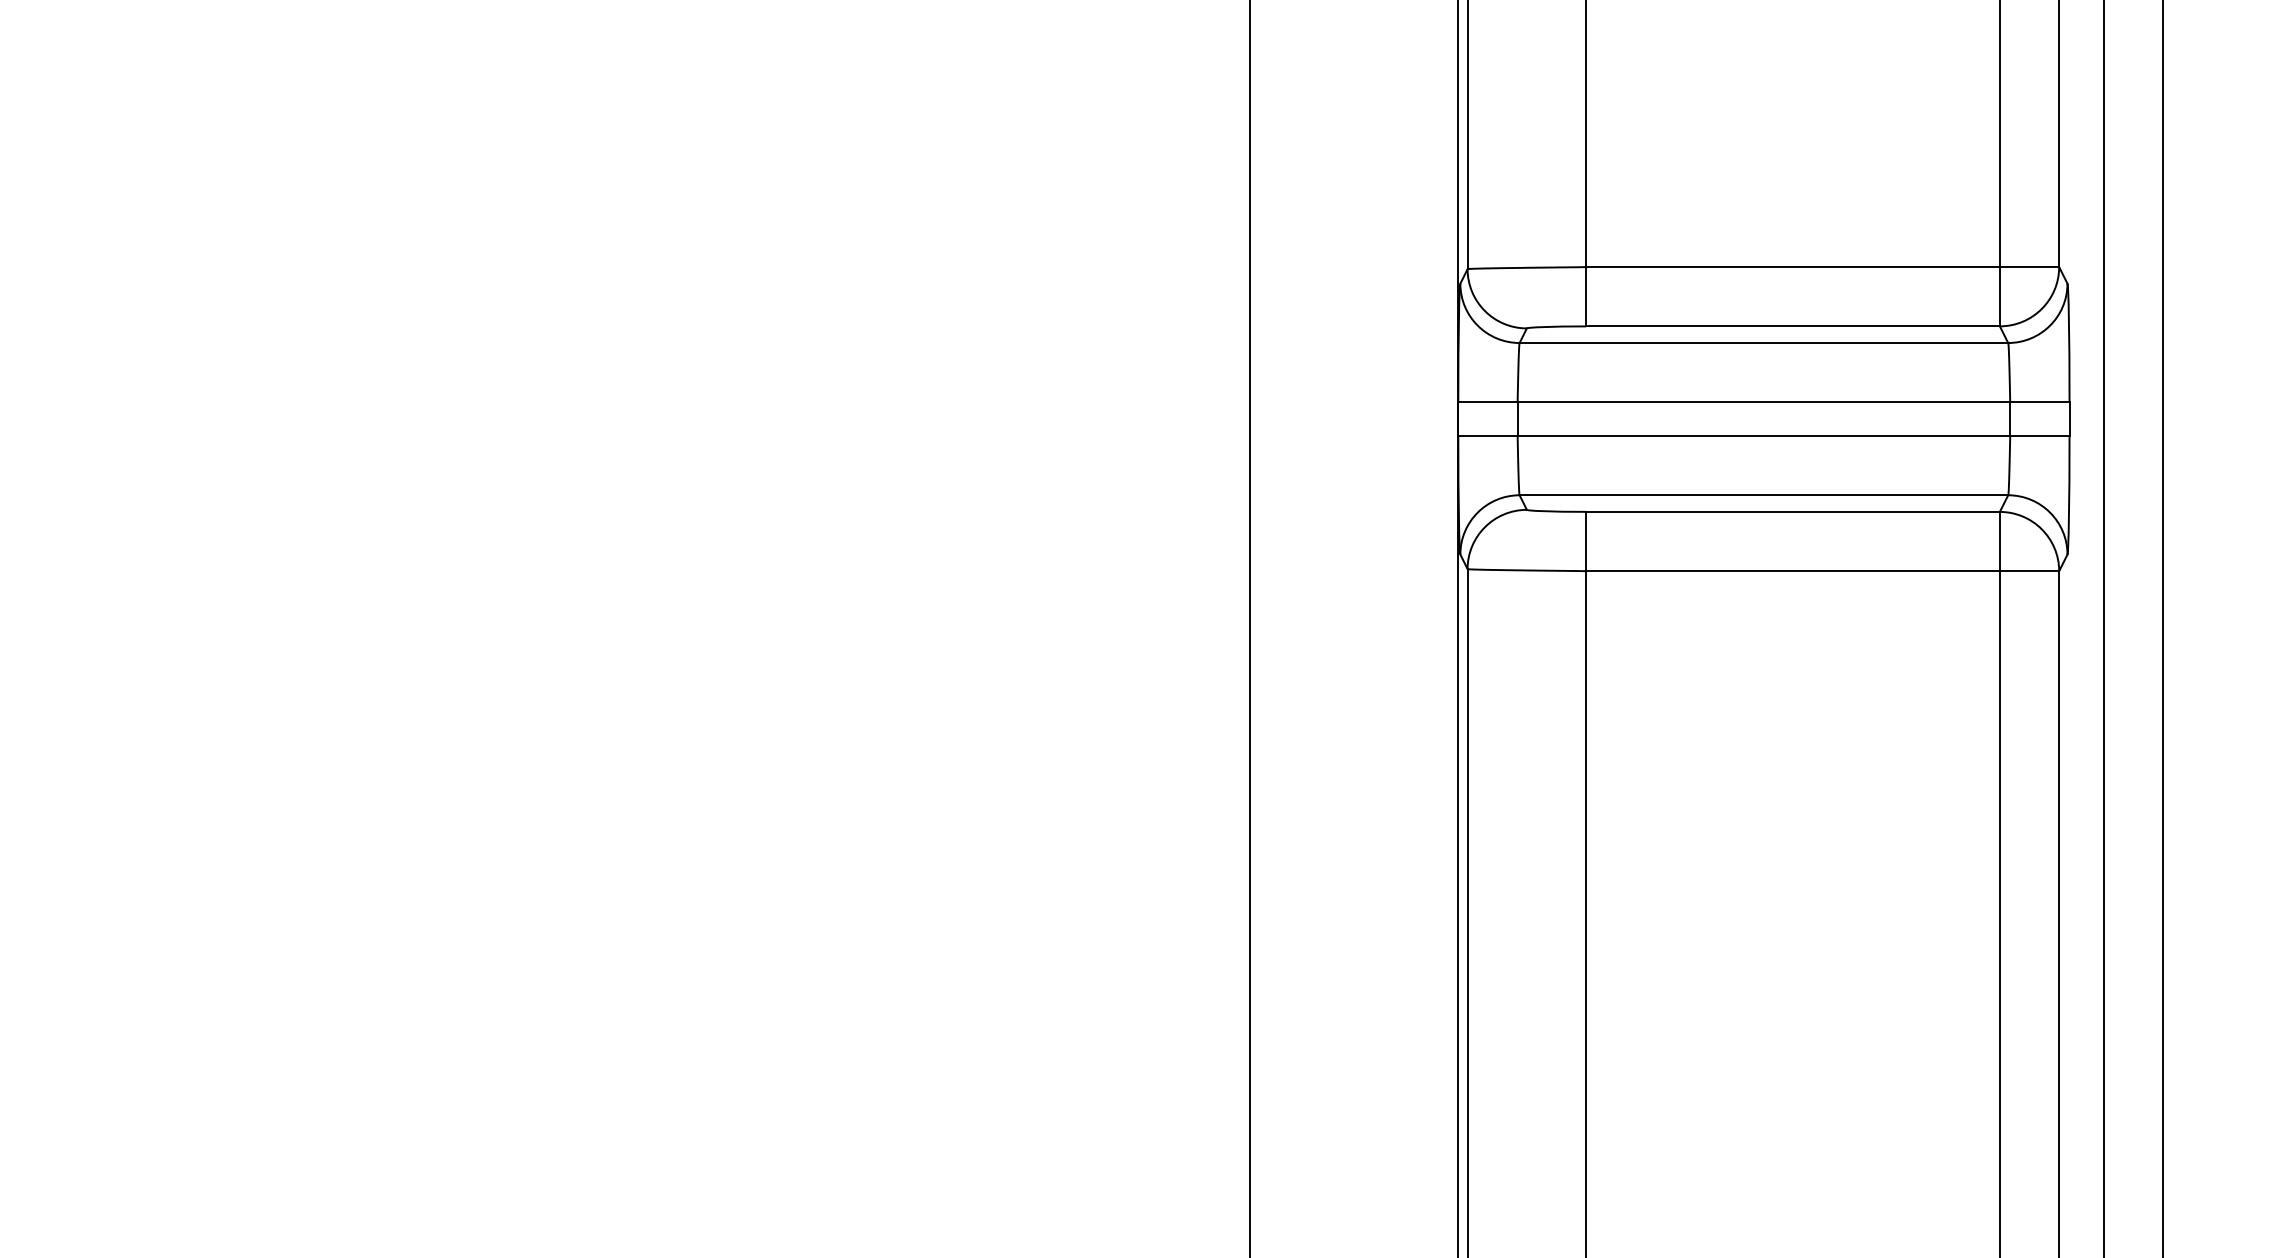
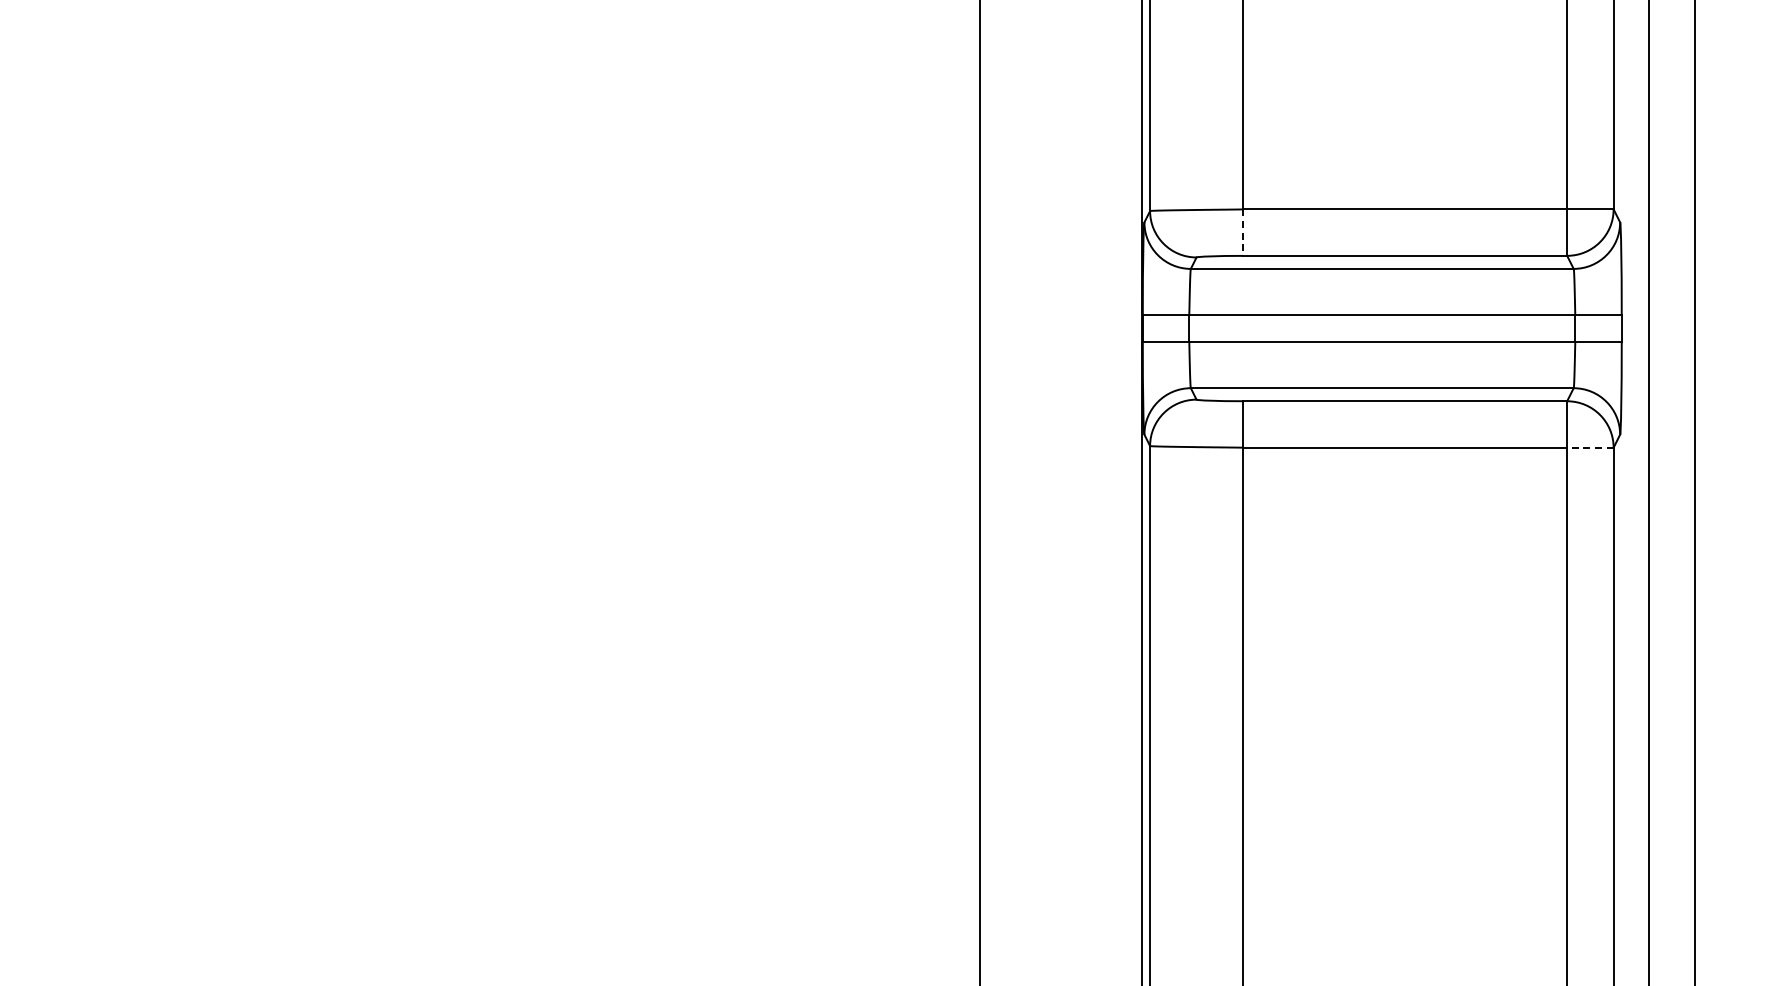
line: (1586, 297) -> (1243, 233), solid -> dashed
line: (2028, 570) -> (1589, 447), solid -> dashed

